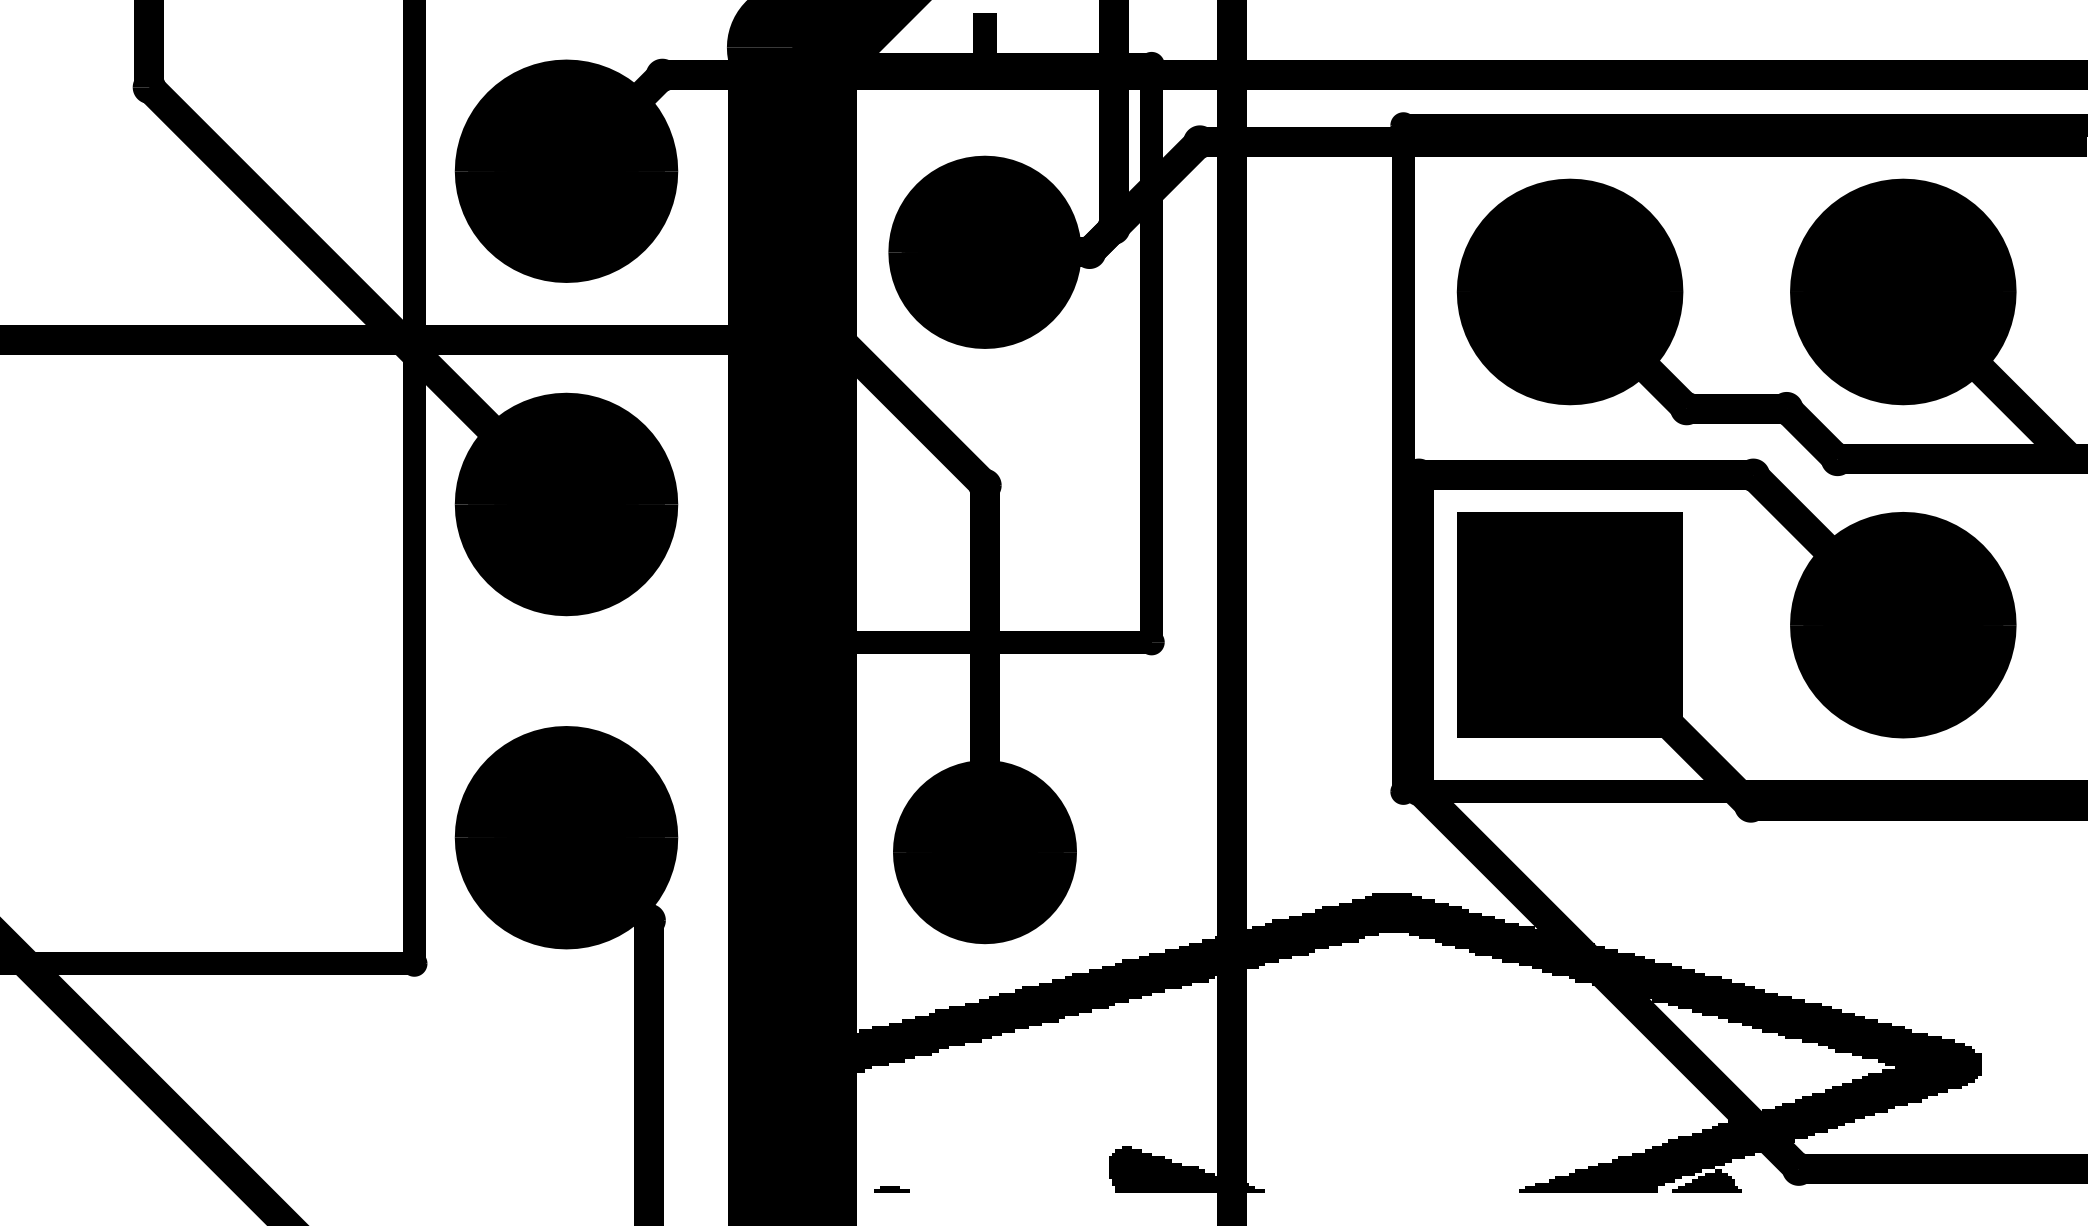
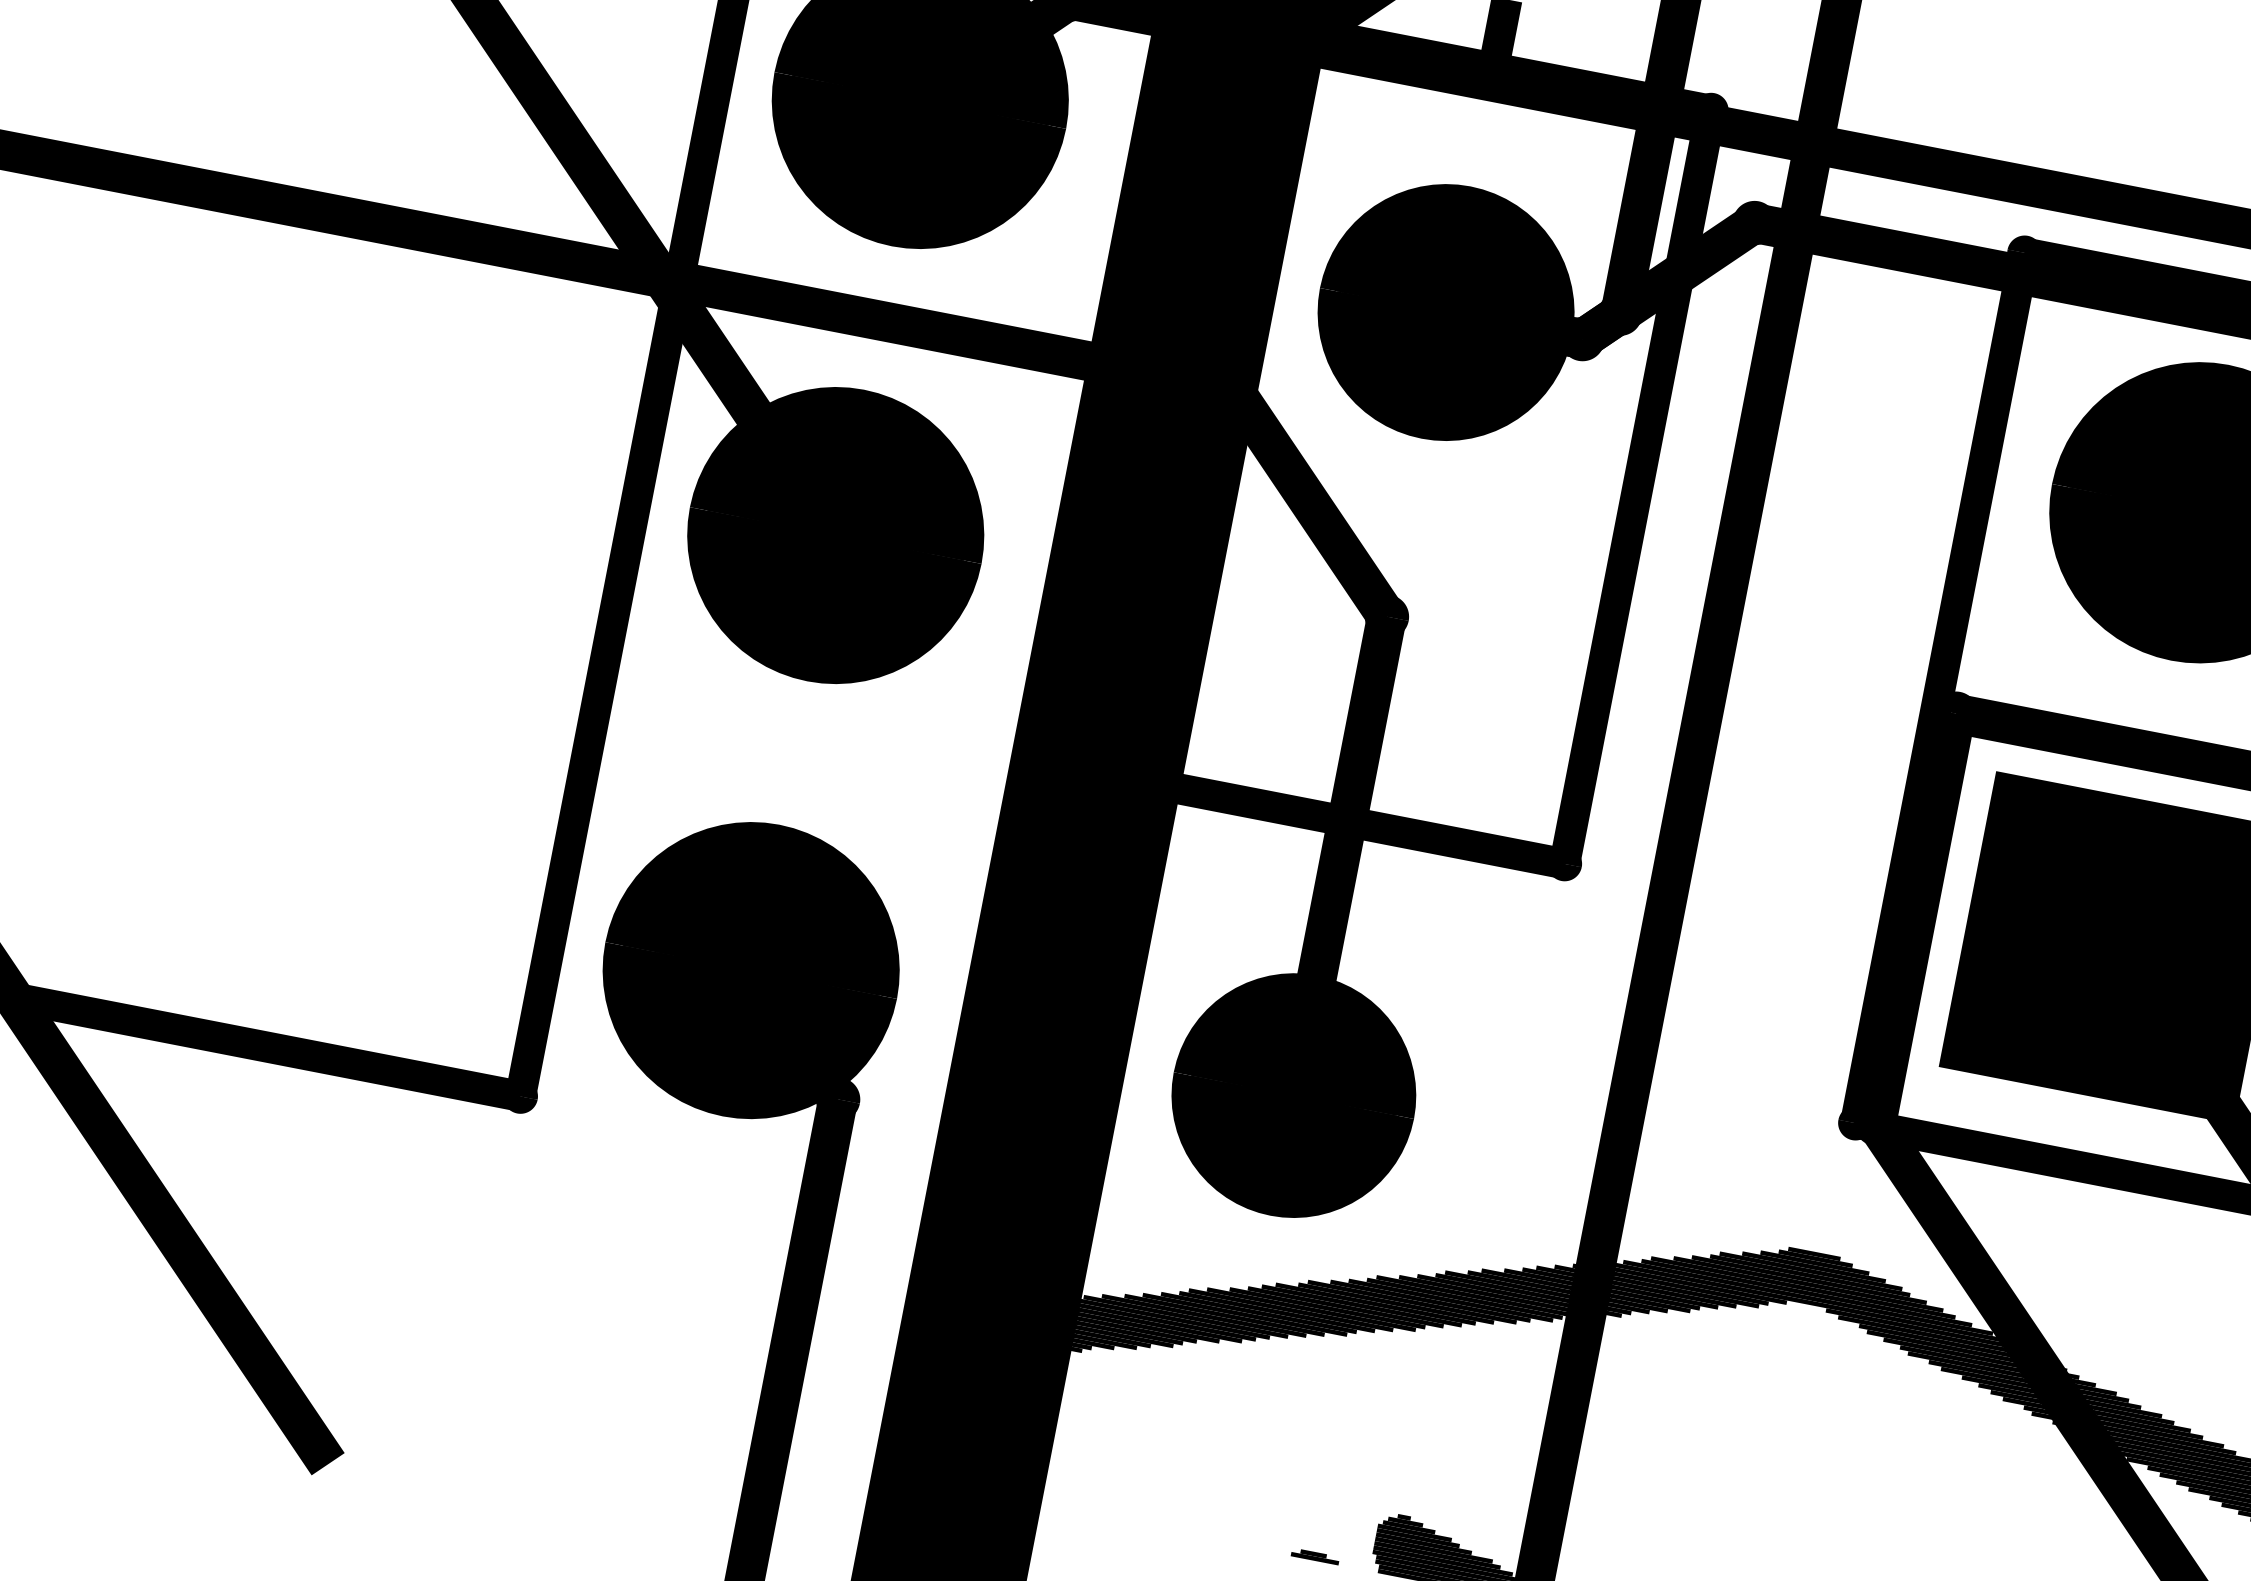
part: (891, 1189) -> (1314, 1556), moved

